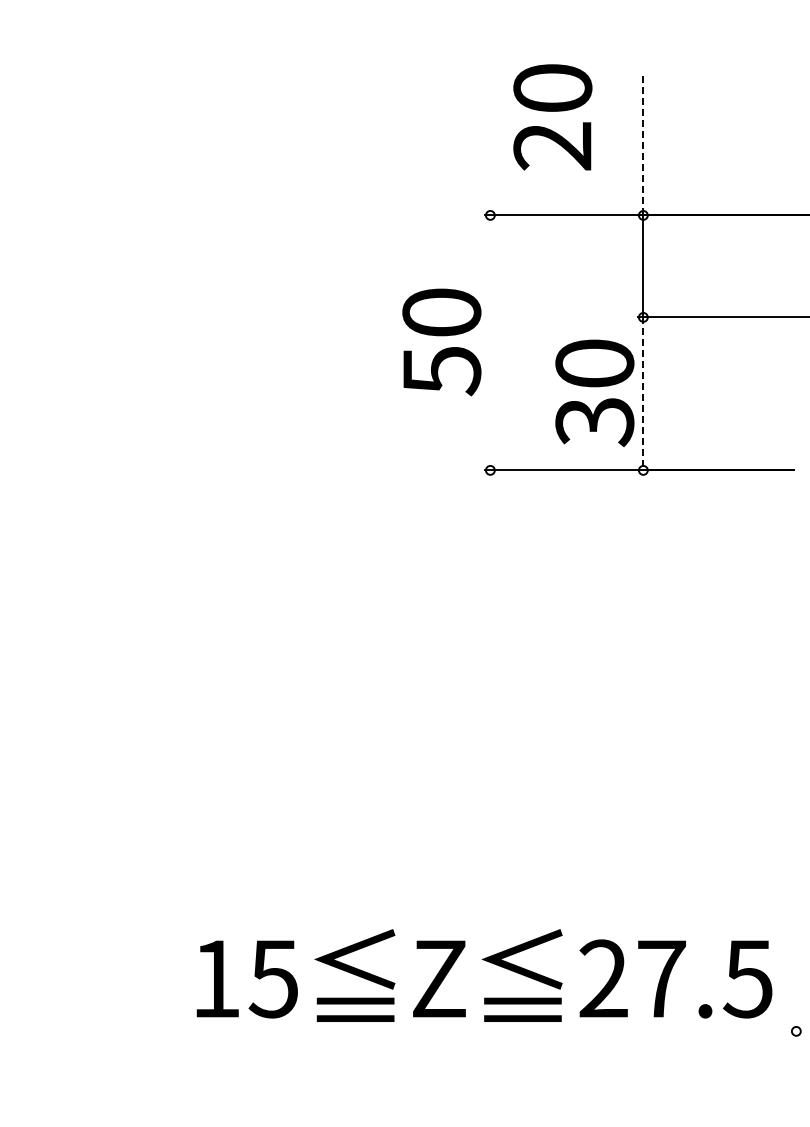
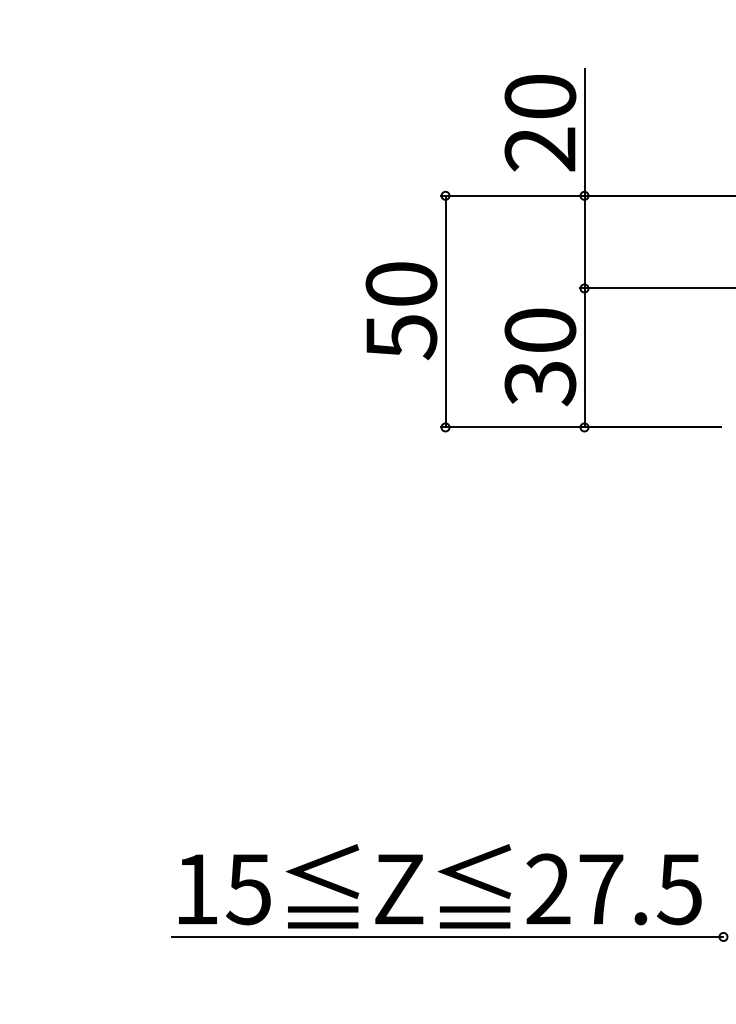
text: (552, 117) -> (540, 123), moved
line: (643, 145) -> (584, 132), dashed -> solid
line: (490, 342) -> (445, 311), added
line: (643, 394) -> (584, 358), dashed -> solid
line: (492, 1031) -> (447, 937), added

